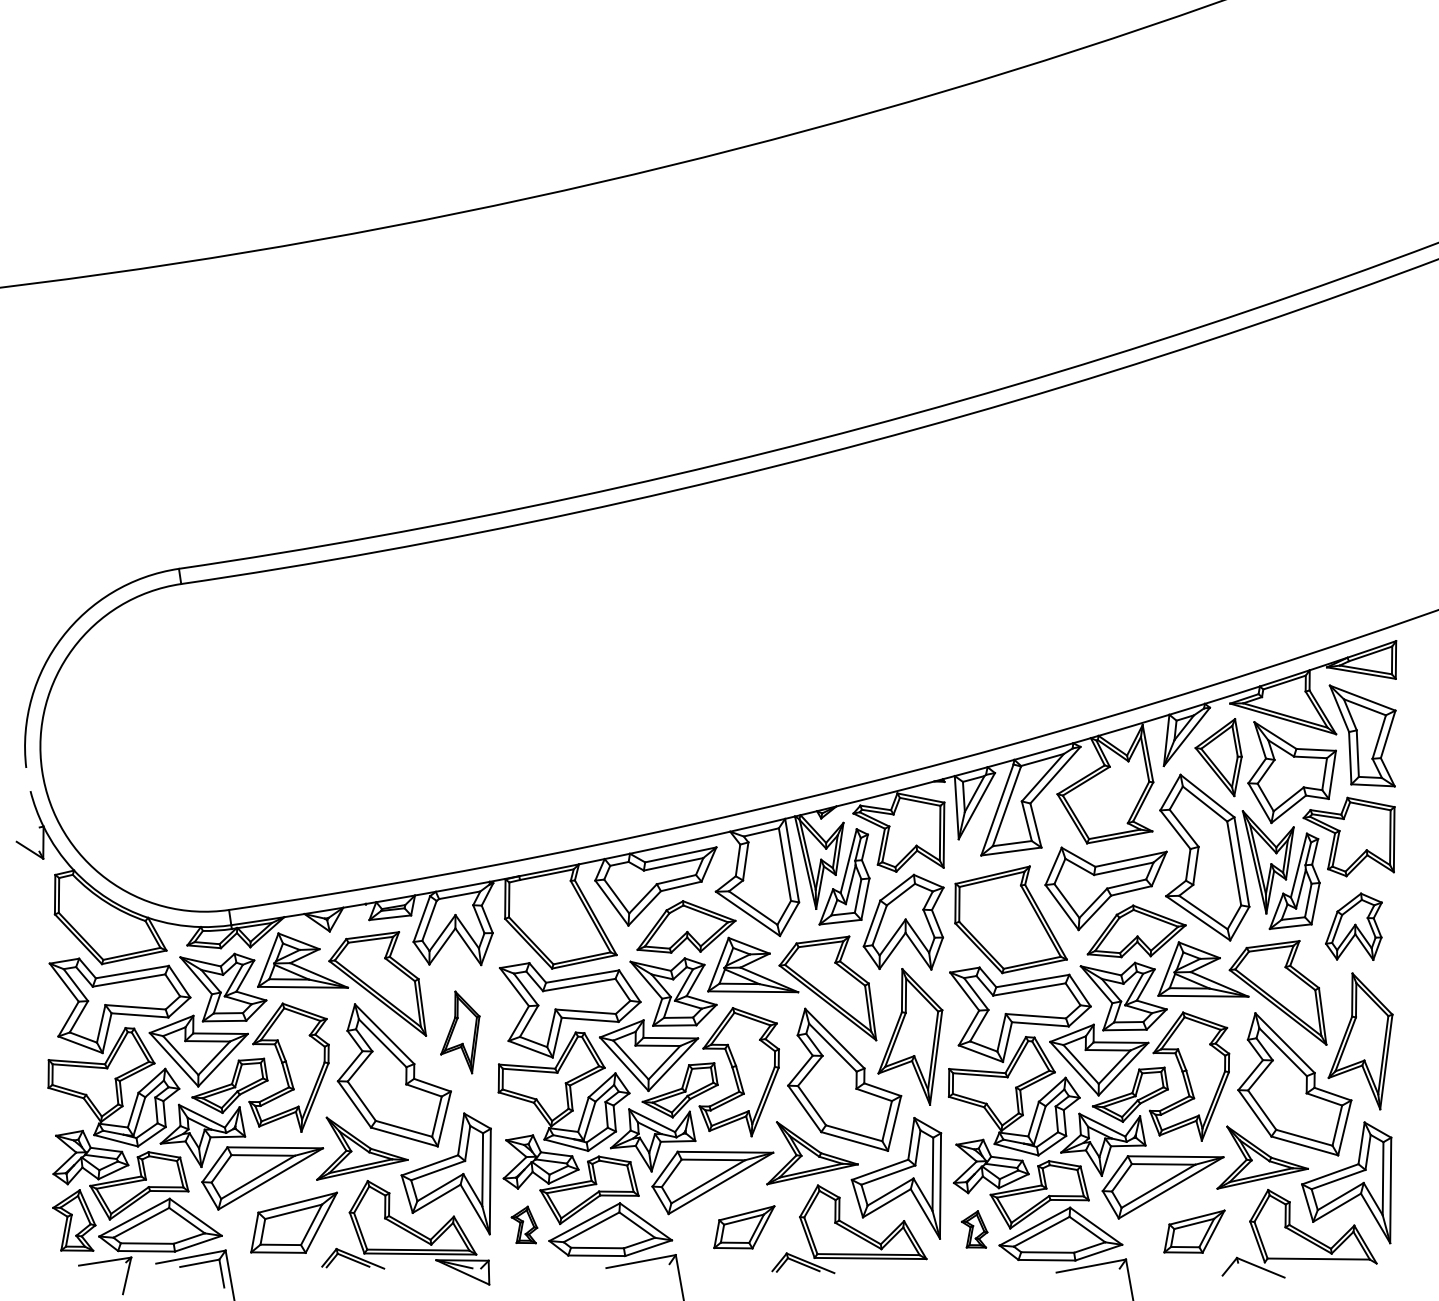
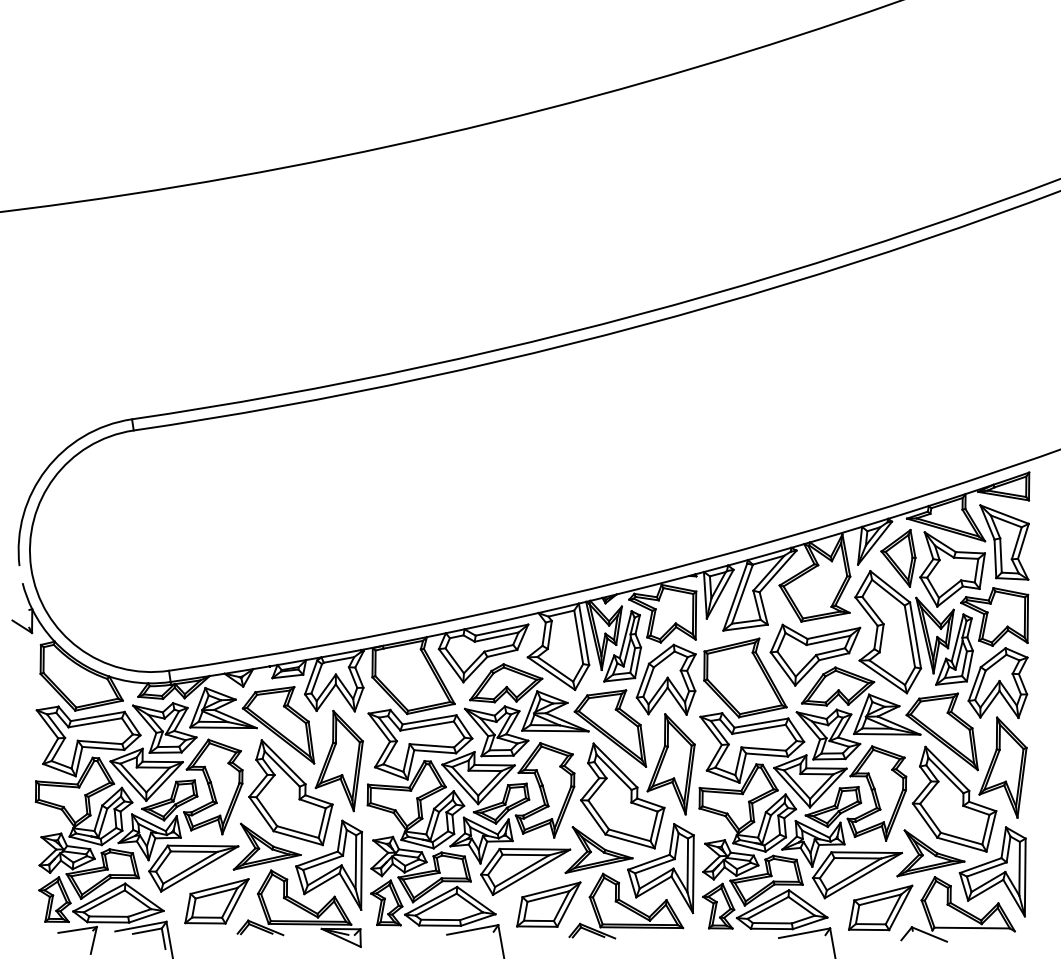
part: (1353, 926) -> (997, 682), size x1.43
part: (460, 1032) -> (339, 761), size x1.67
part: (524, 1224) -> (386, 902), size x1.67
part: (744, 1227) -> (548, 904), size x1.43
part: (974, 1229) -> (718, 906), size x1.67
part: (1194, 1231) -> (880, 907), size x1.43

